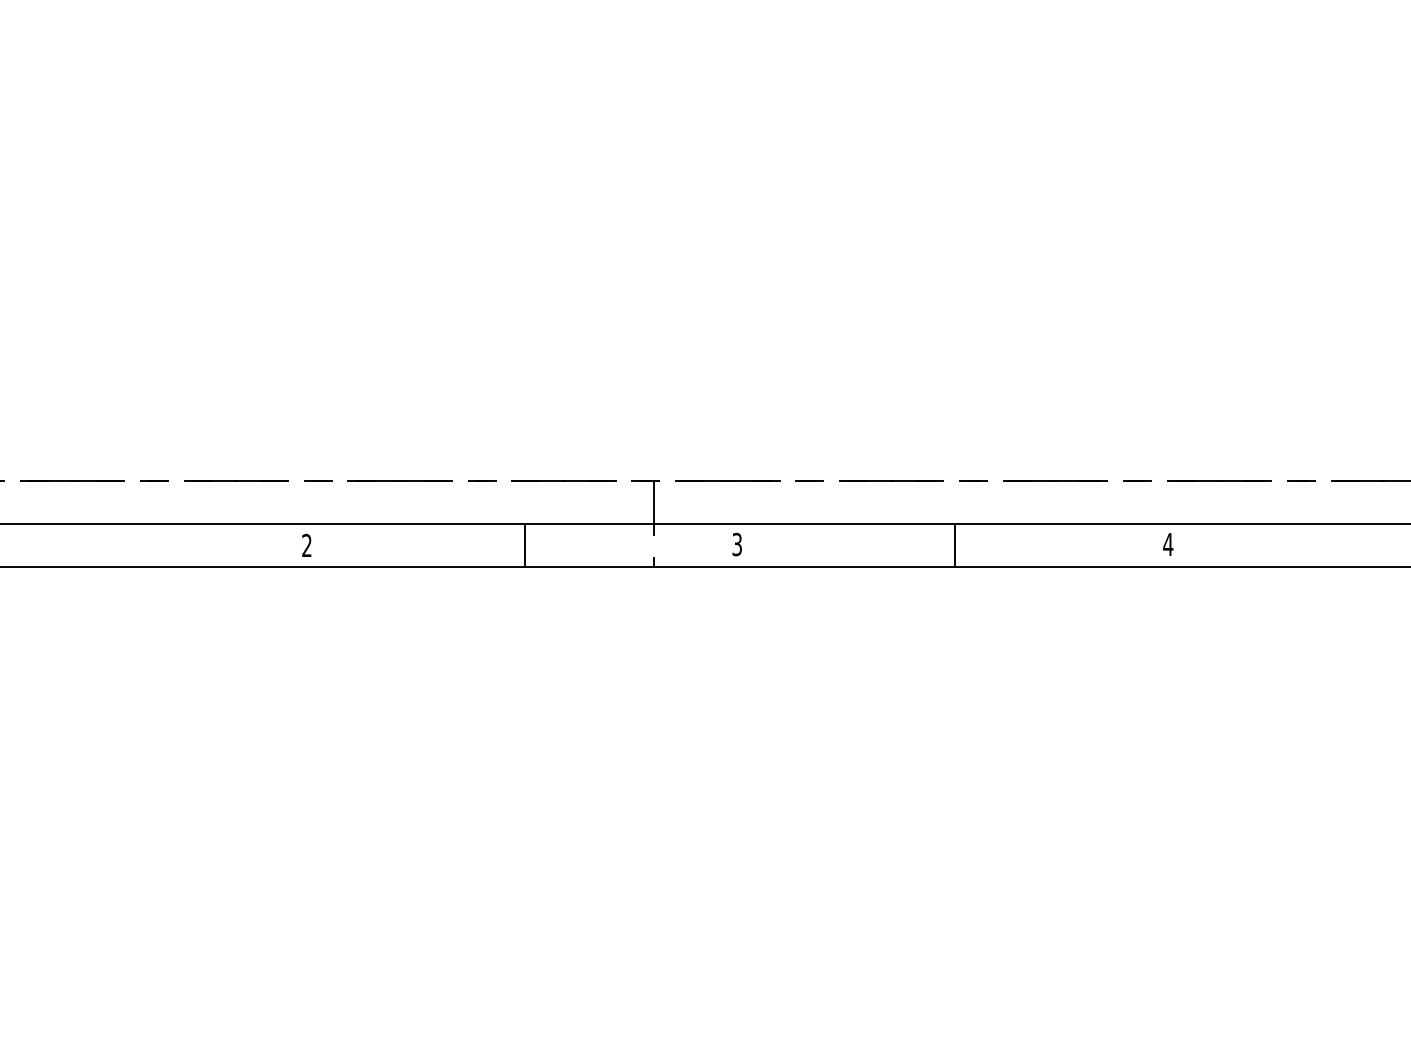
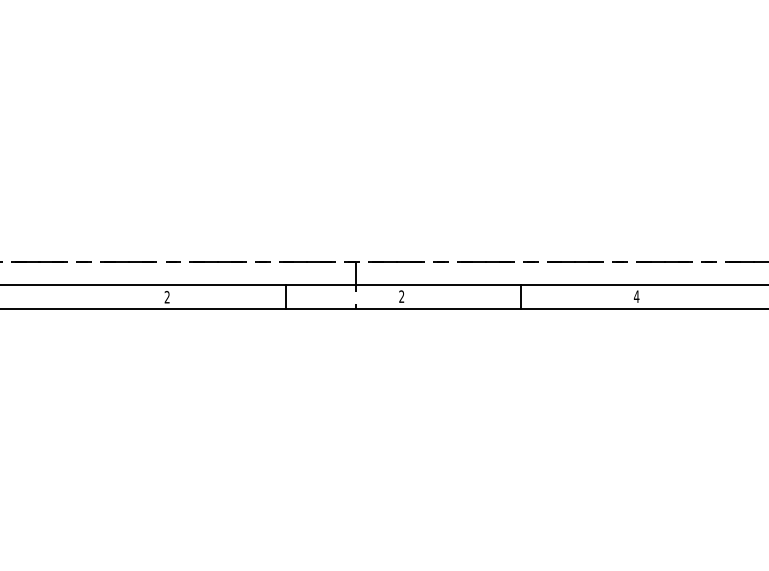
text: (736, 546) -> (401, 297), 3 -> 2

